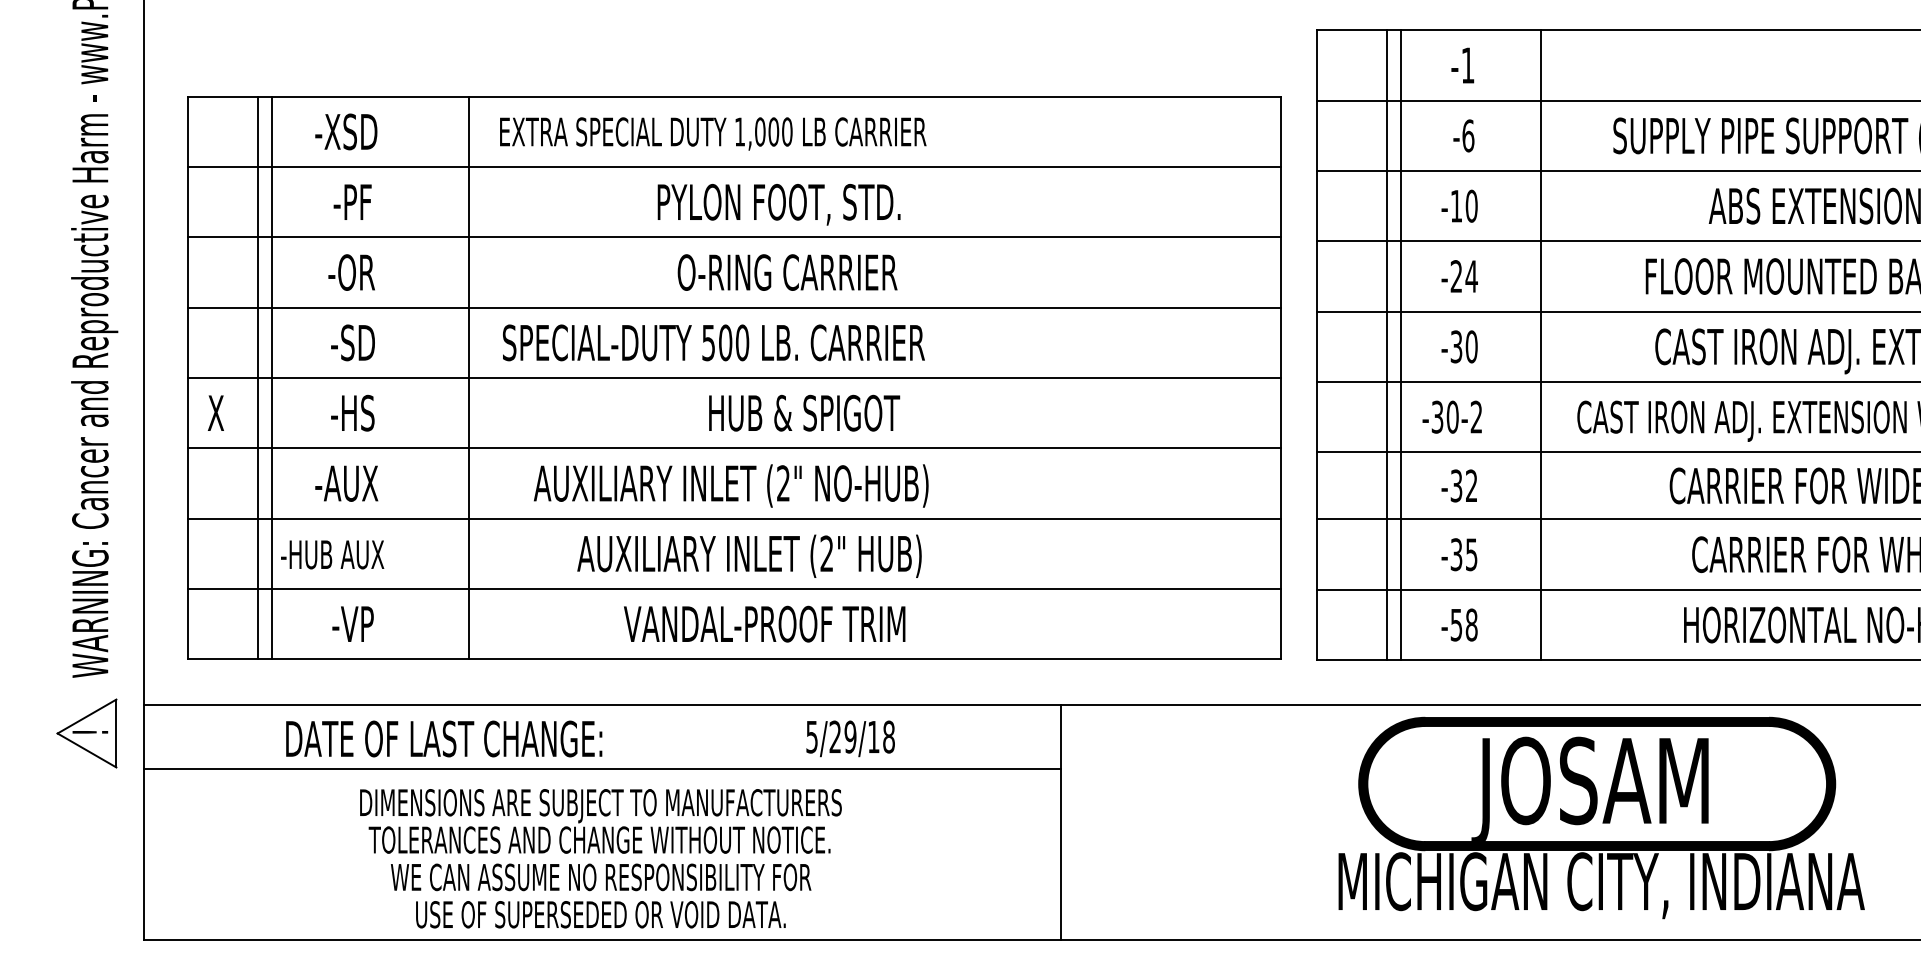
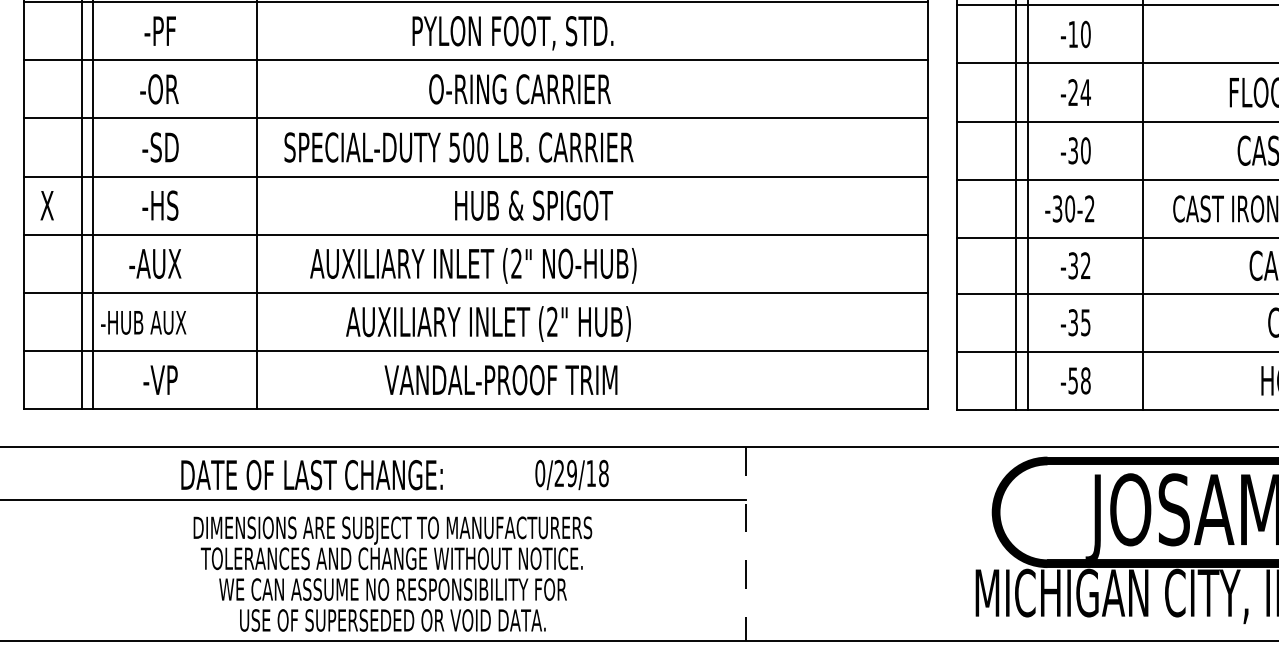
text: (812, 736) -> (540, 473), 5/29/18 -> 0/29/18
text: (444, 738) -> (312, 474), moved
line: (1060, 823) -> (745, 545), solid -> dashed
text: (600, 858) -> (392, 573), moved

